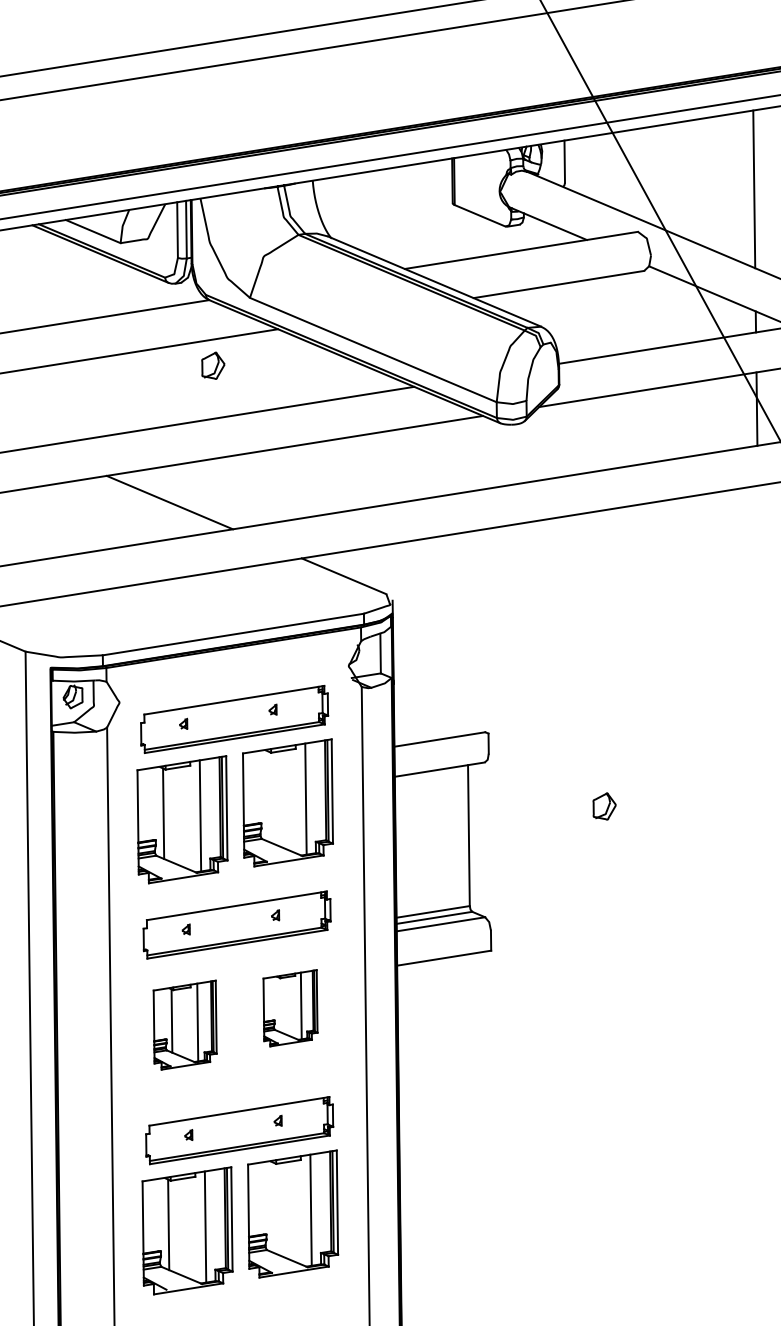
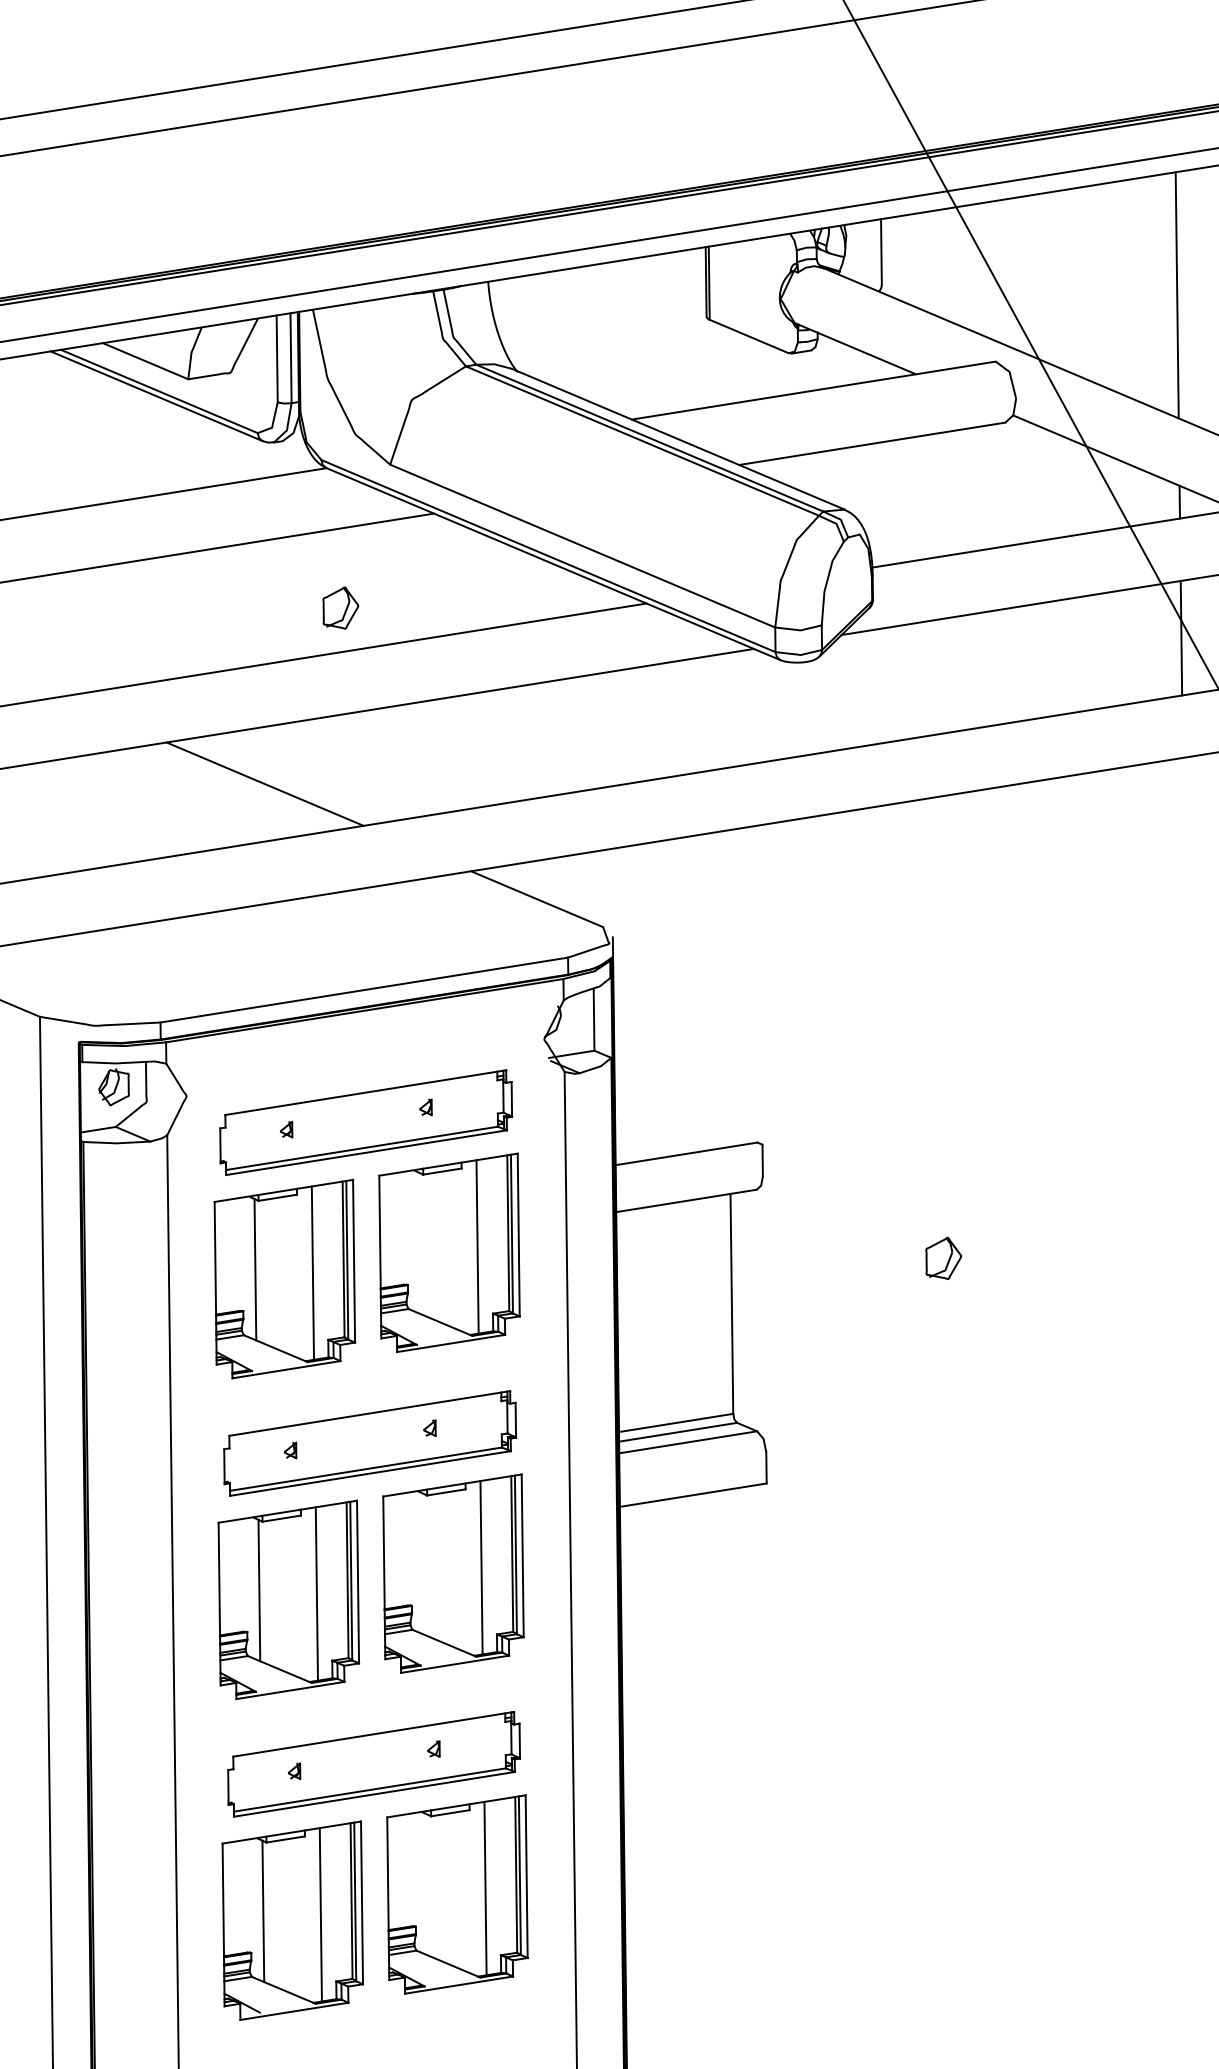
part: (213, 365) -> (341, 607), moved
part: (290, 1007) -> (453, 1572), size x1.67
part: (185, 1024) -> (289, 1598), size x1.43

